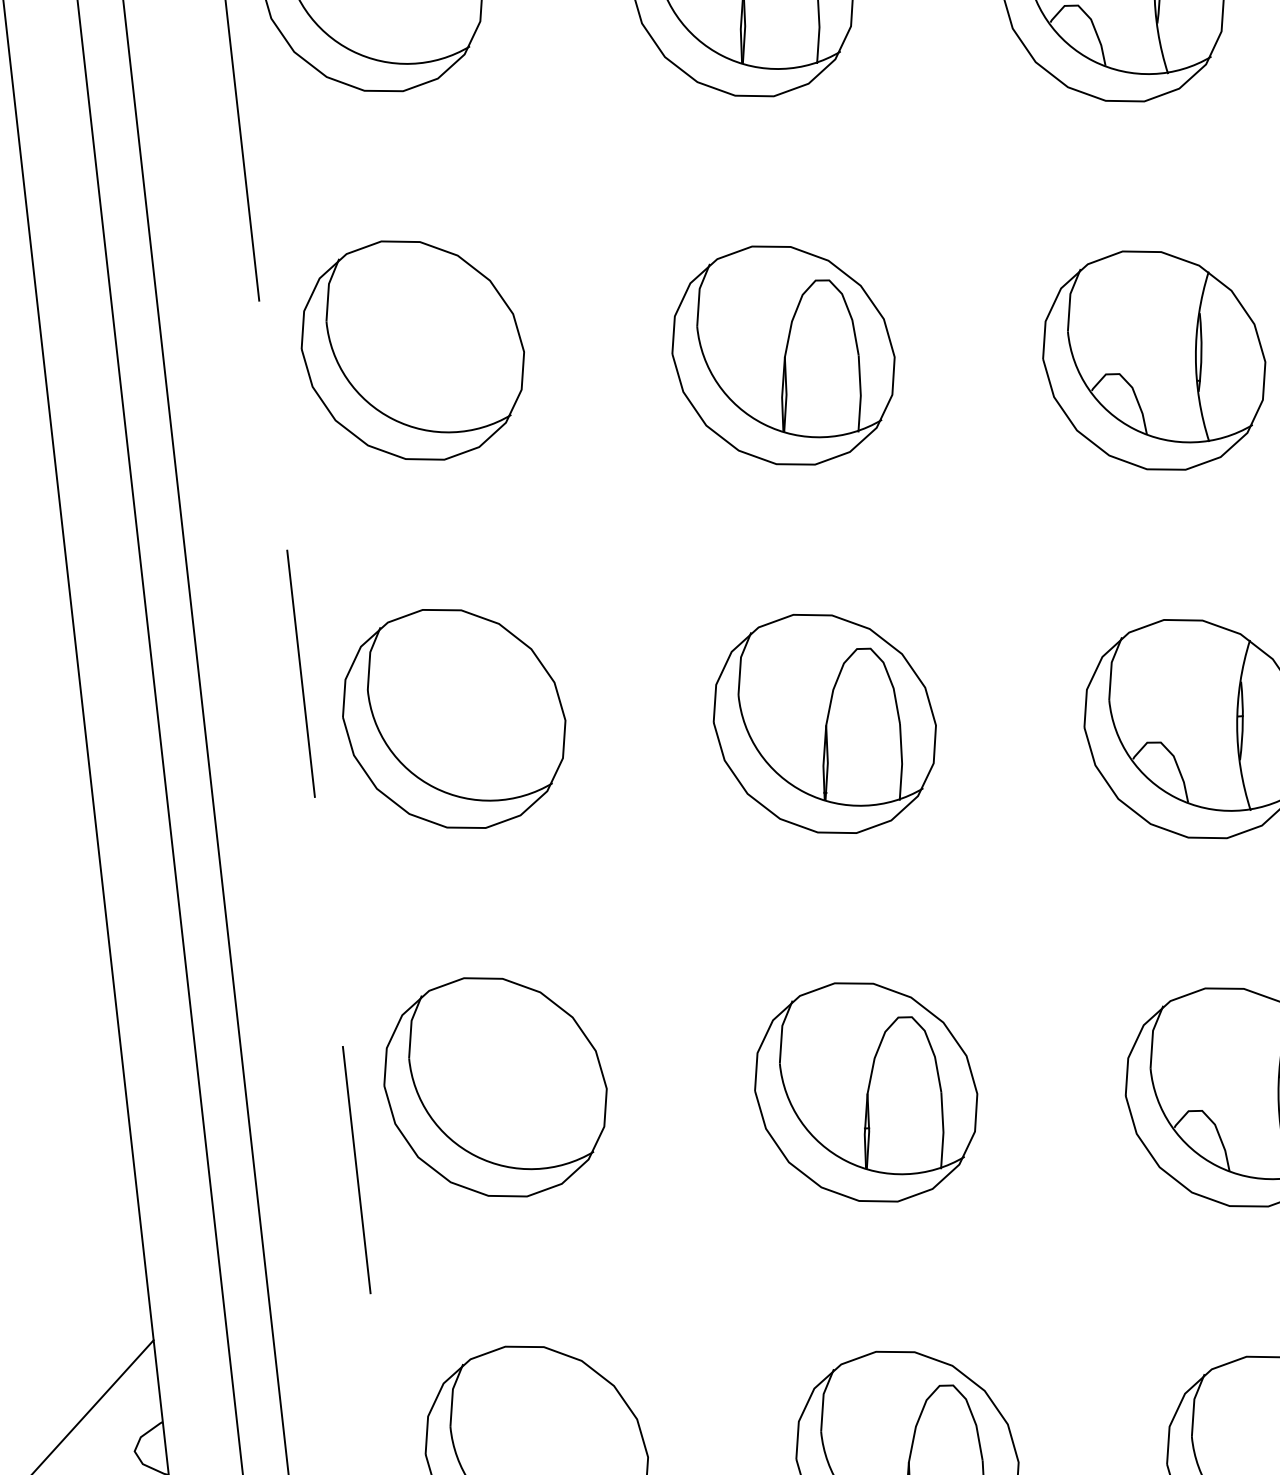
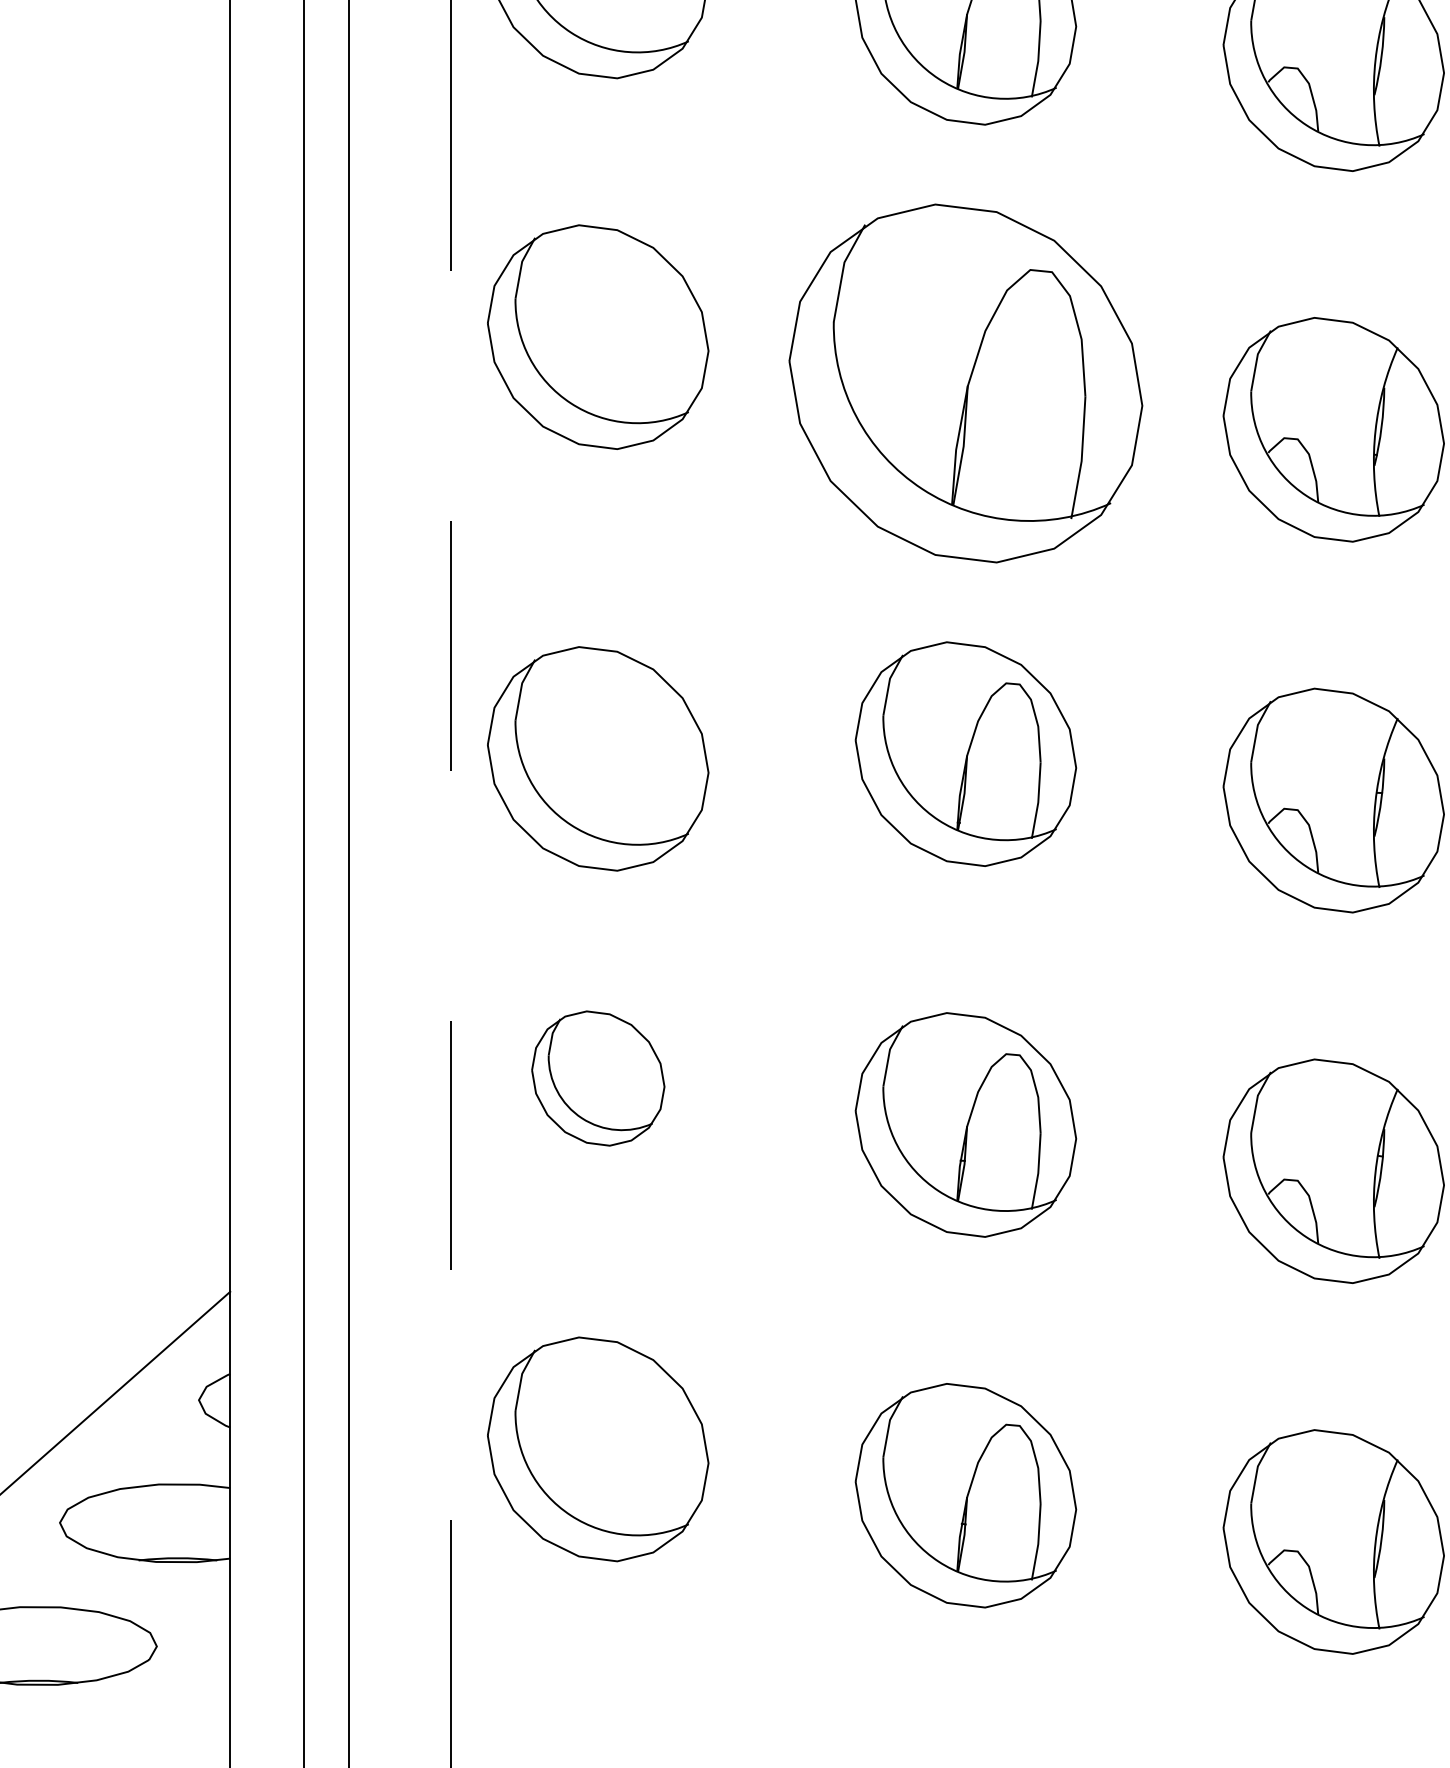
part: (783, 355) -> (965, 383), size x1.6
part: (454, 718) -> (598, 758), moved
part: (495, 1087) -> (598, 1078), size x0.6

